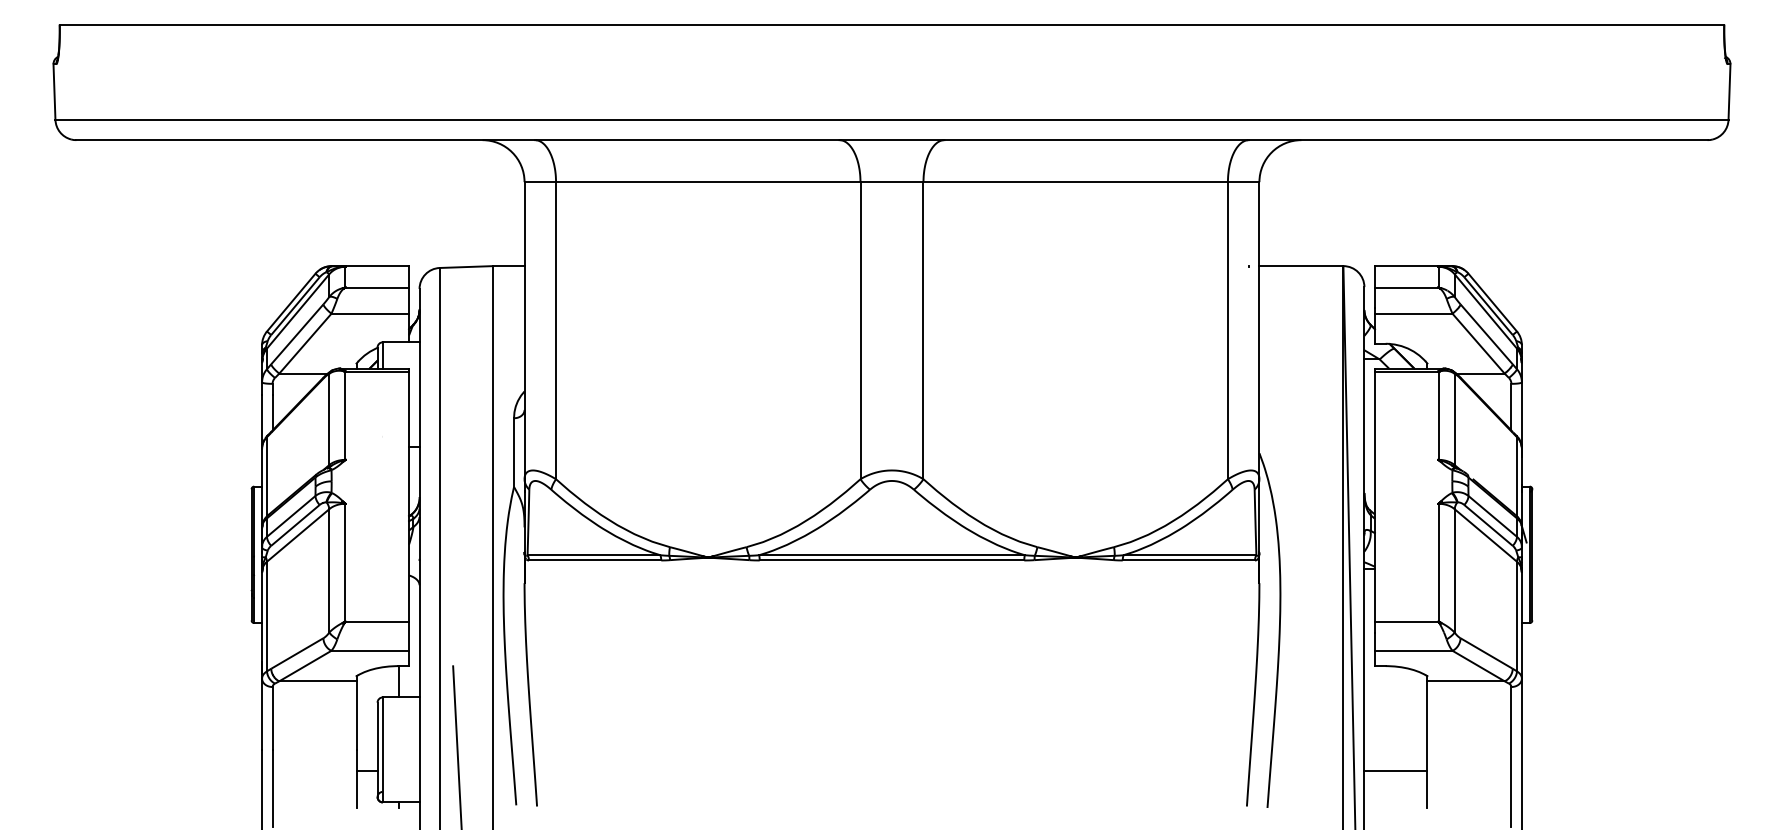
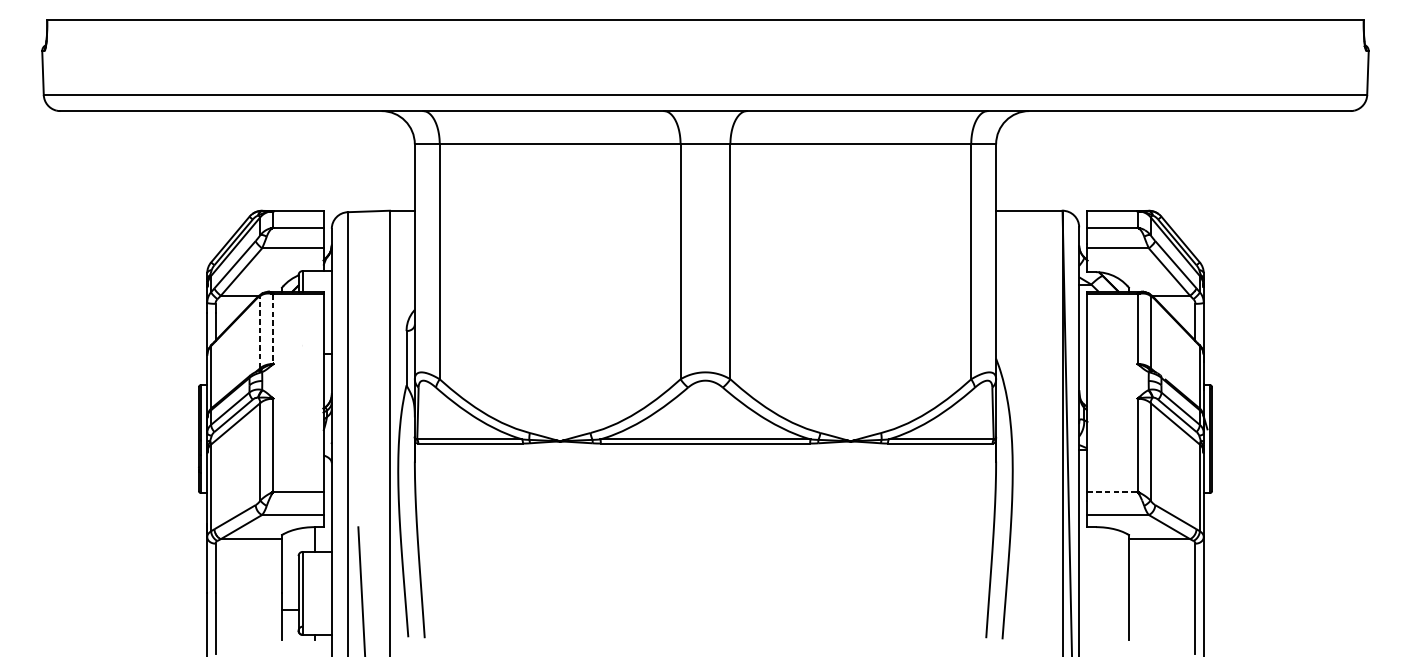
line: (345, 416) -> (273, 329), solid -> dashed
line: (329, 419) -> (260, 332), solid -> dashed
line: (1406, 621) -> (1112, 491), solid -> dashed
line: (1395, 771) -> (1103, 610), removed

